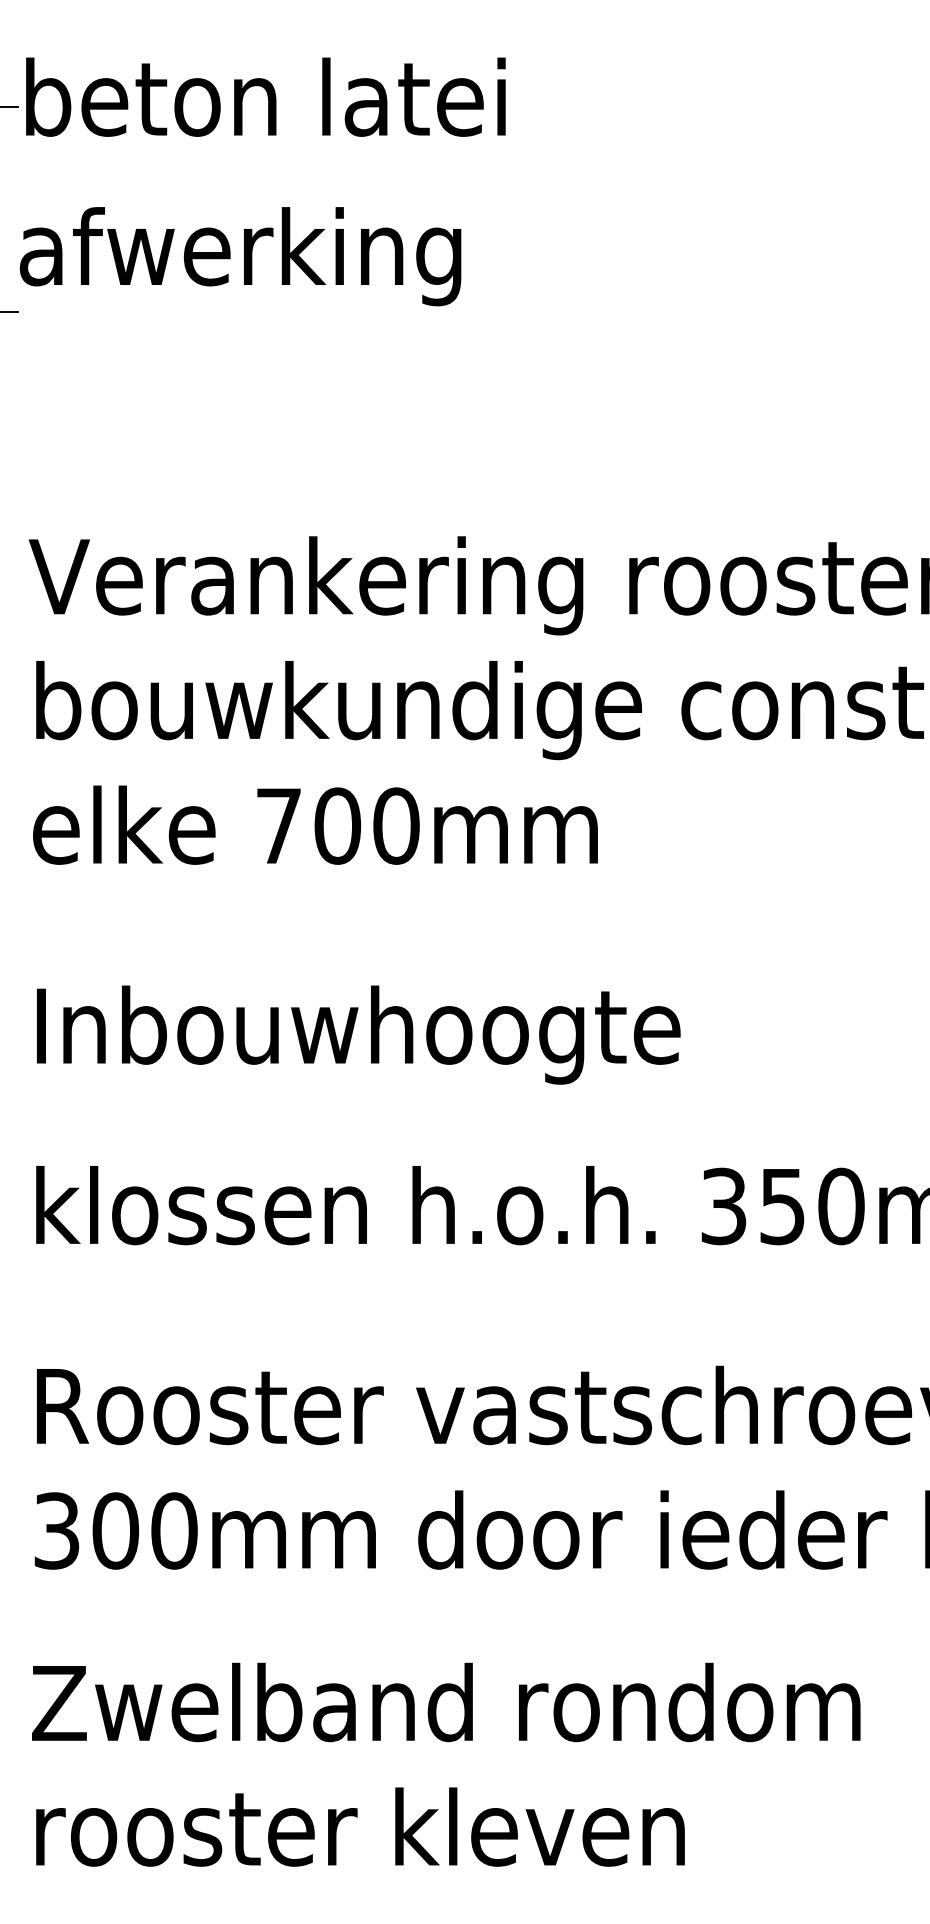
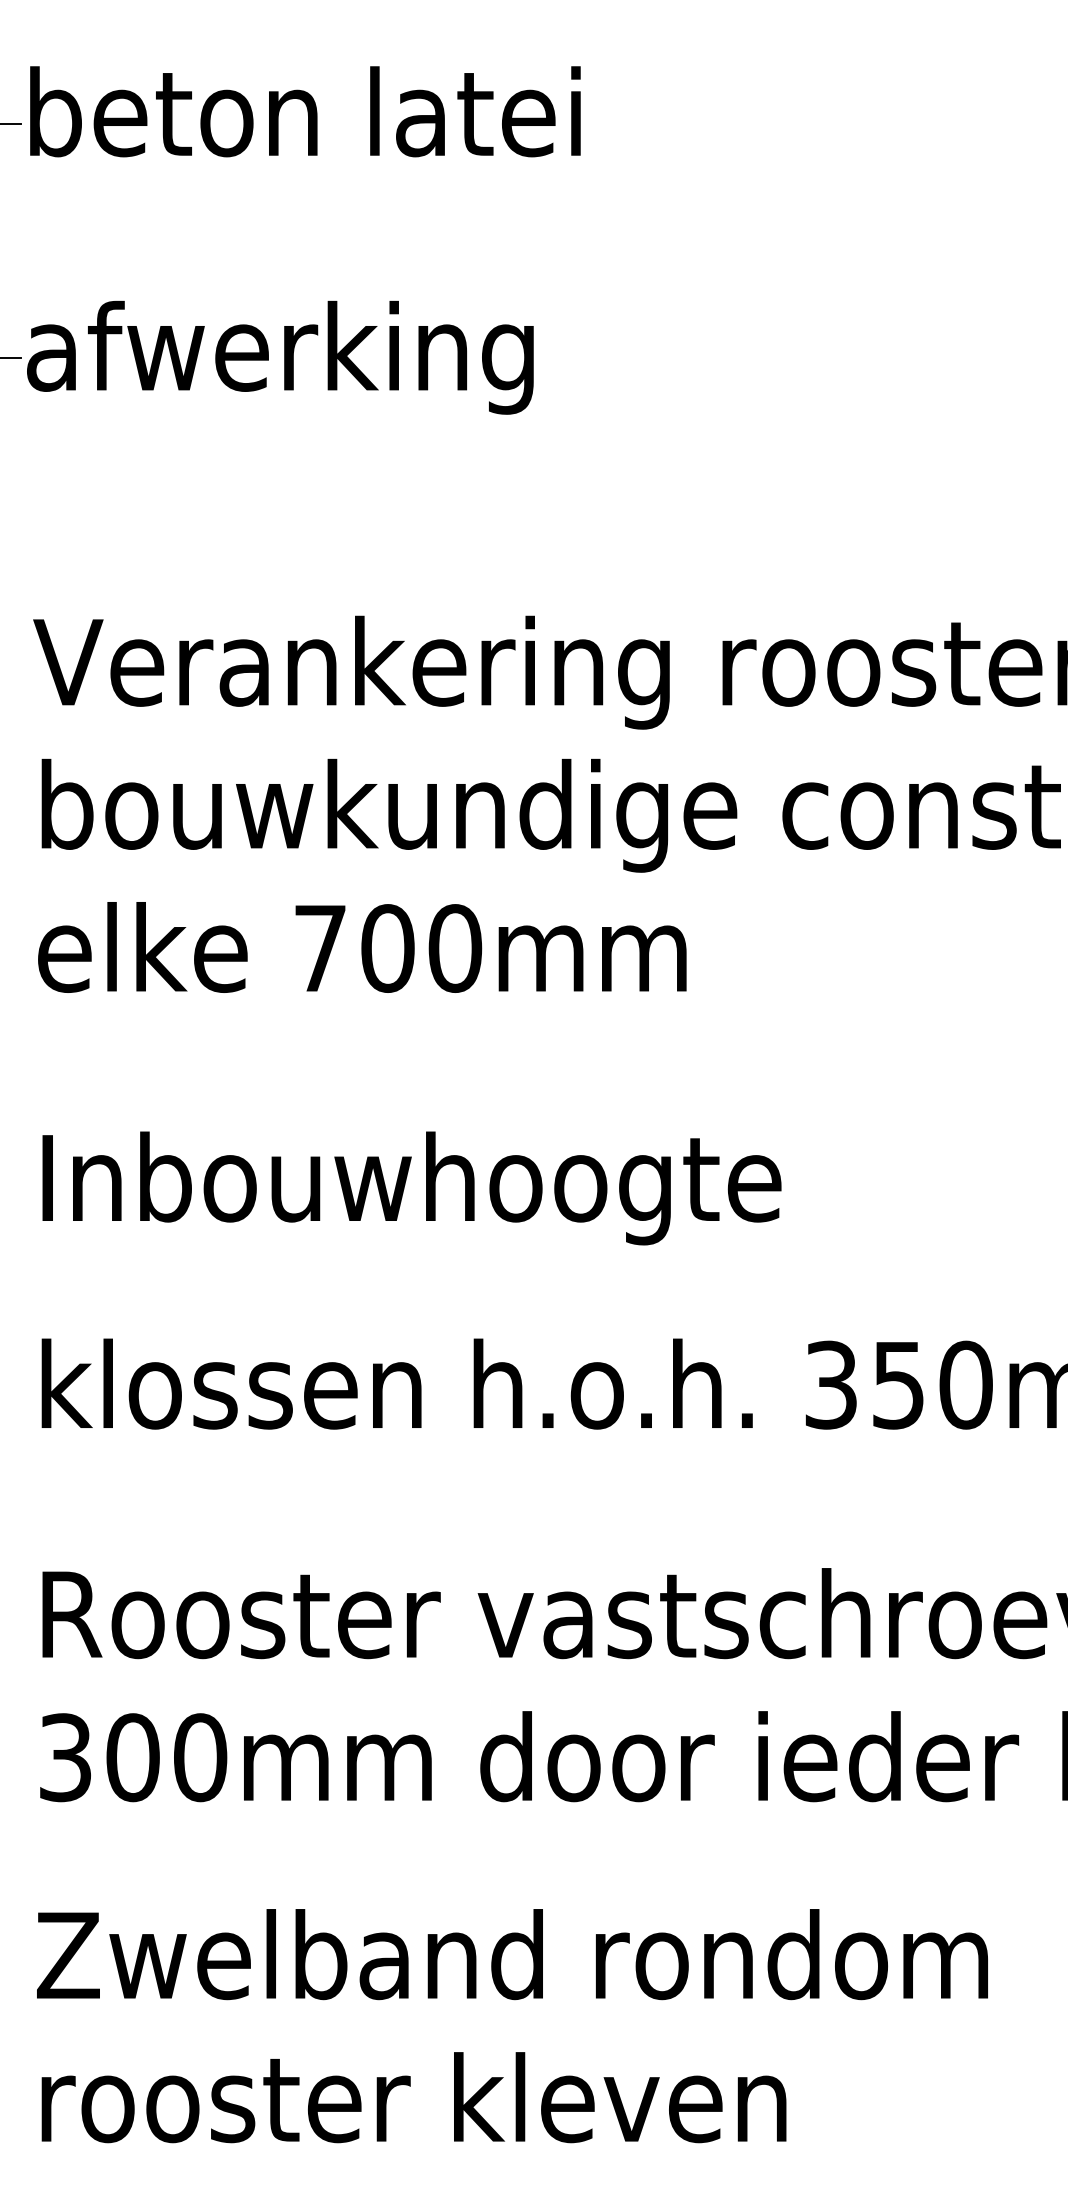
text: (240, 256) -> (280, 357), moved

